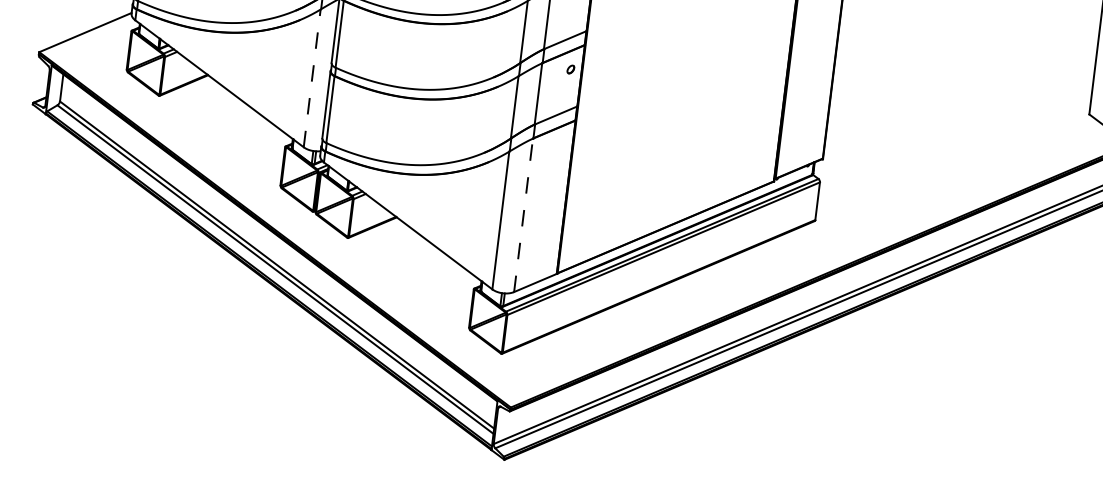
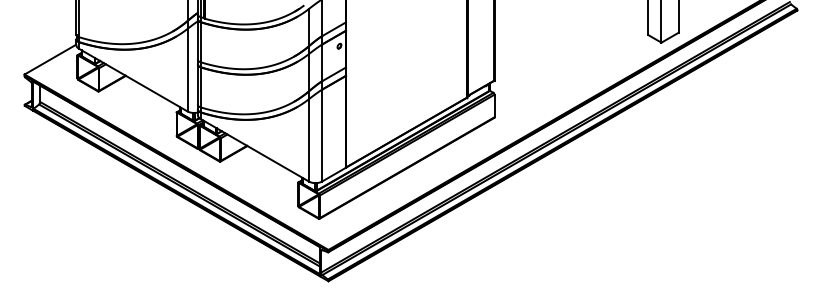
line: (312, 77) -> (187, 69), dashed -> solid
line: (524, 215) -> (322, 135), dashed -> solid

